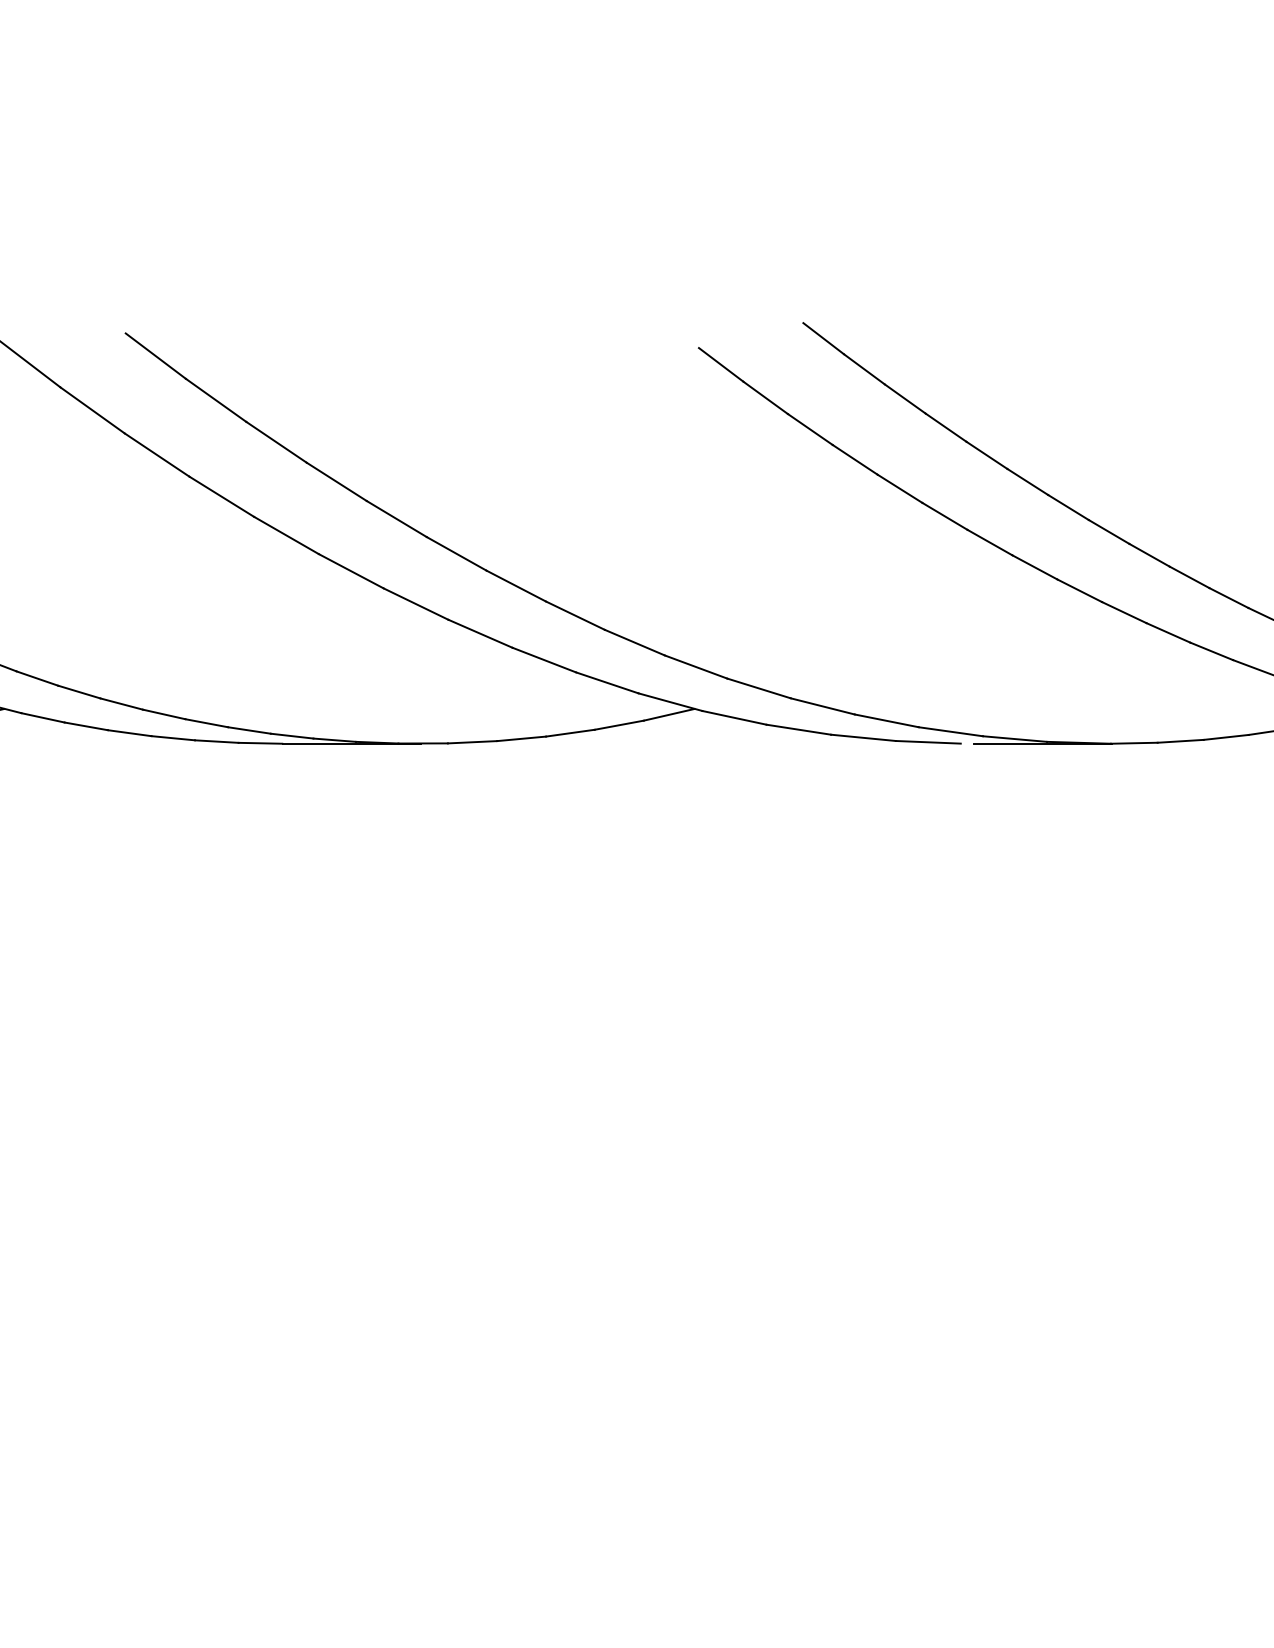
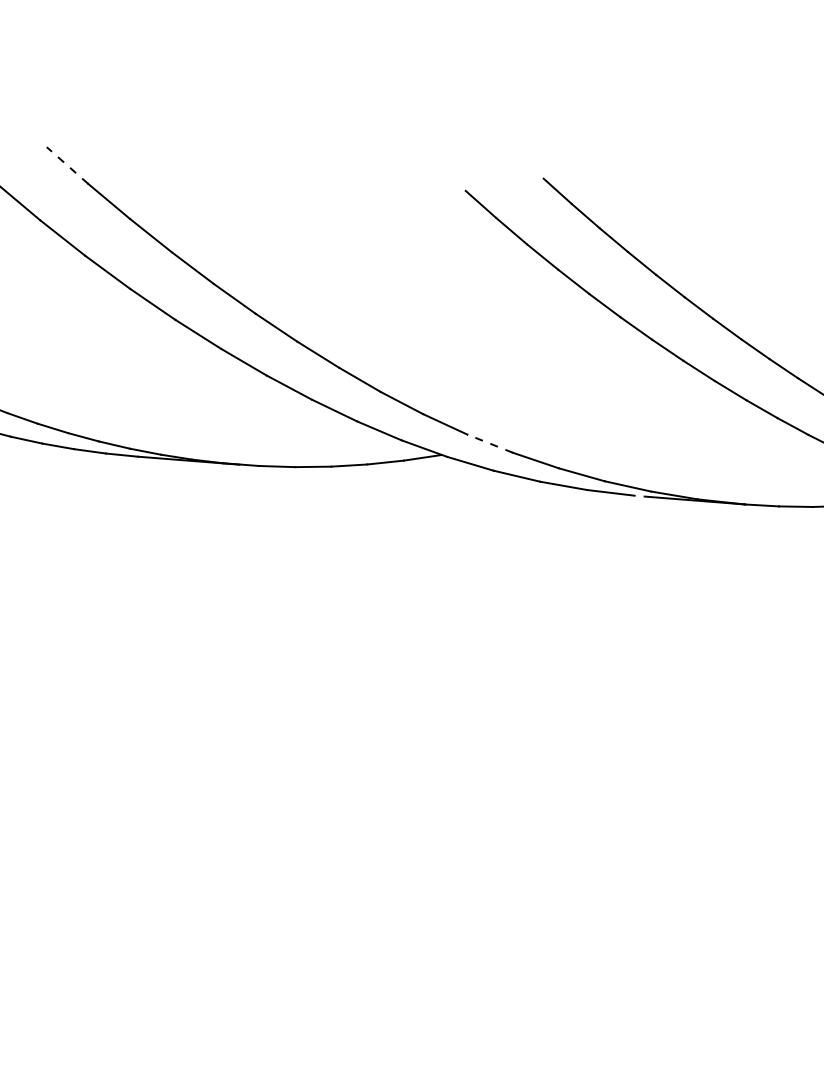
line: (155, 356) -> (67, 165), solid -> dashed
line: (758, 688) -> (489, 443), solid -> dashed

